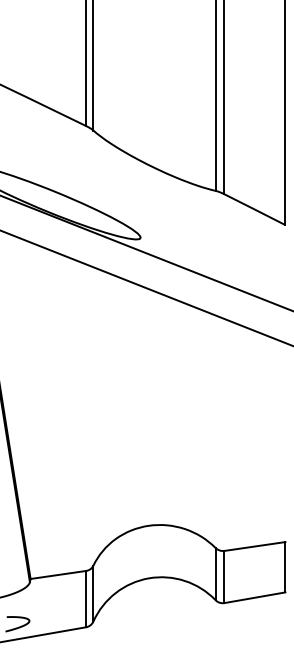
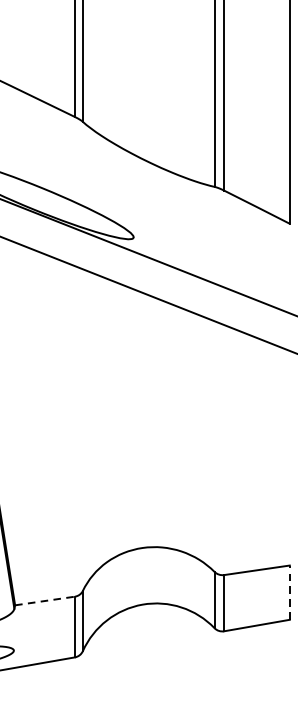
line: (285, 566) -> (289, 591), solid -> dashed
line: (58, 574) -> (45, 600), solid -> dashed

